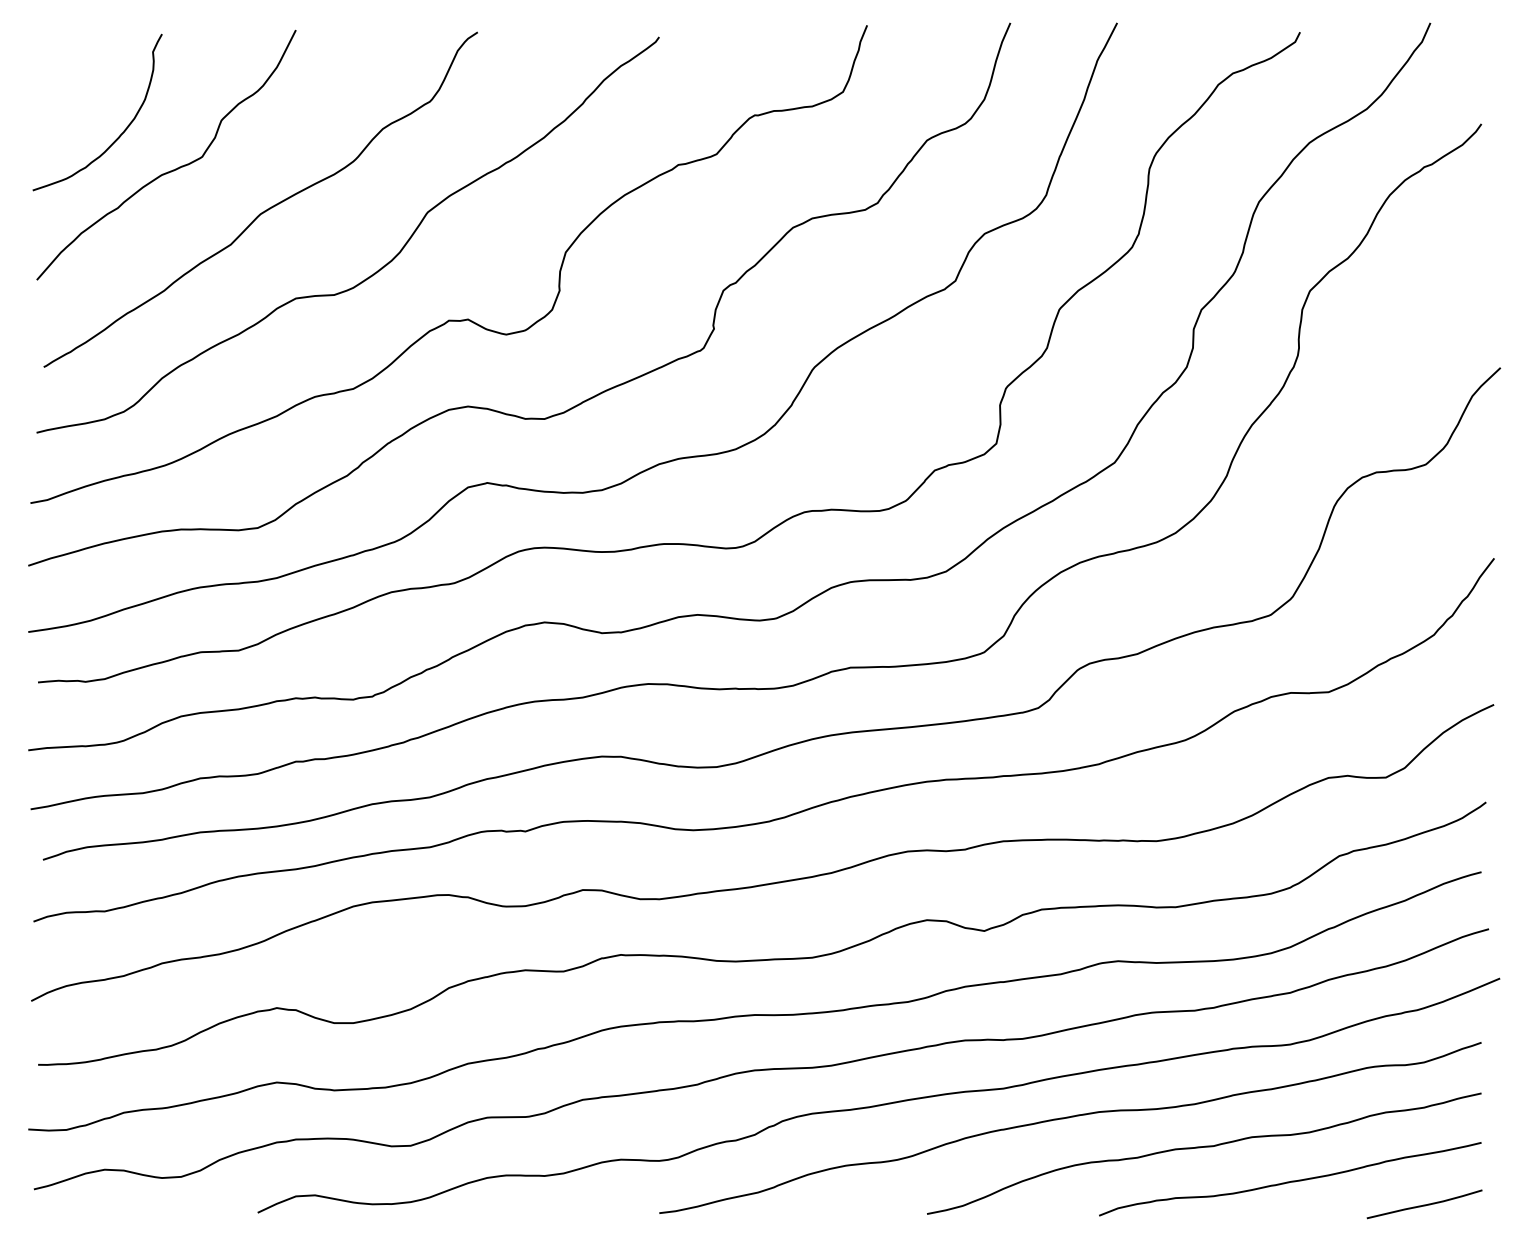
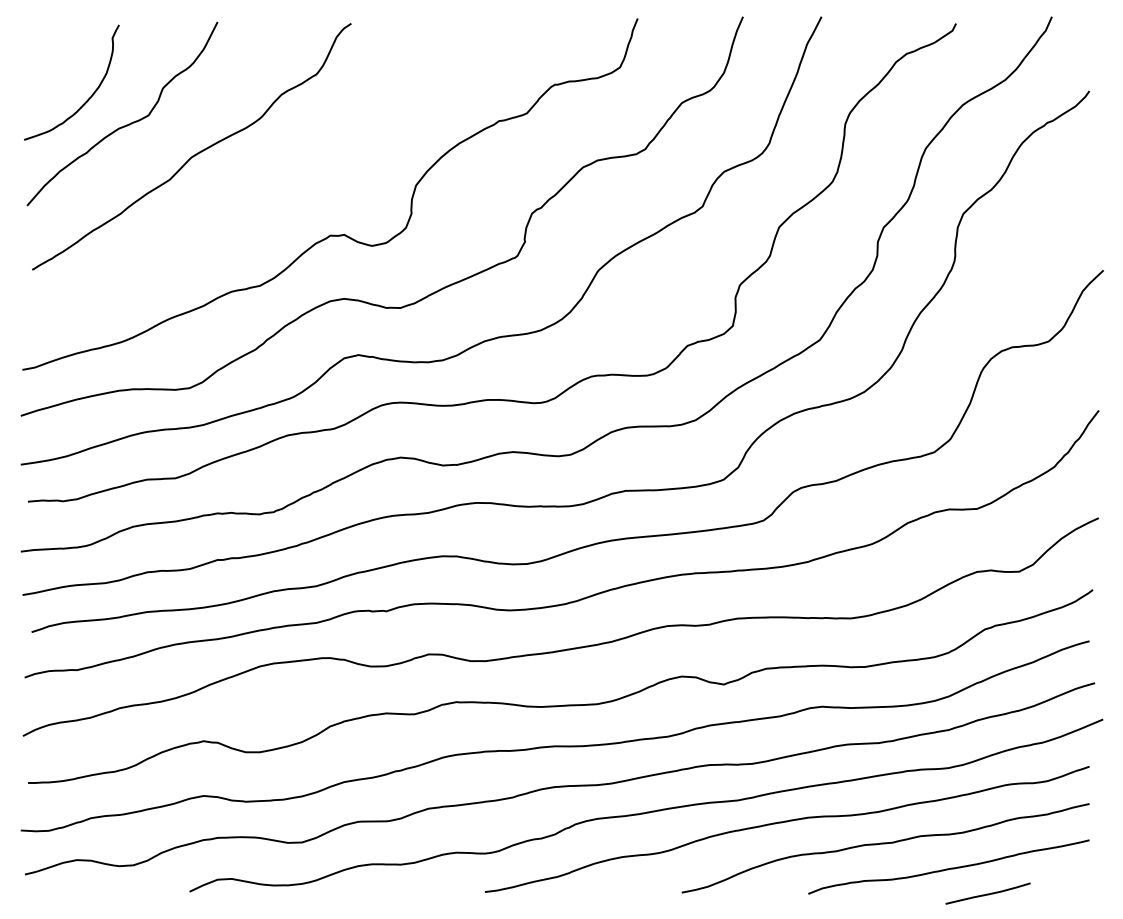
curve: (374, 272) -> (275, 200), removed
curve: (1424, 1204) -> (988, 893), moved

